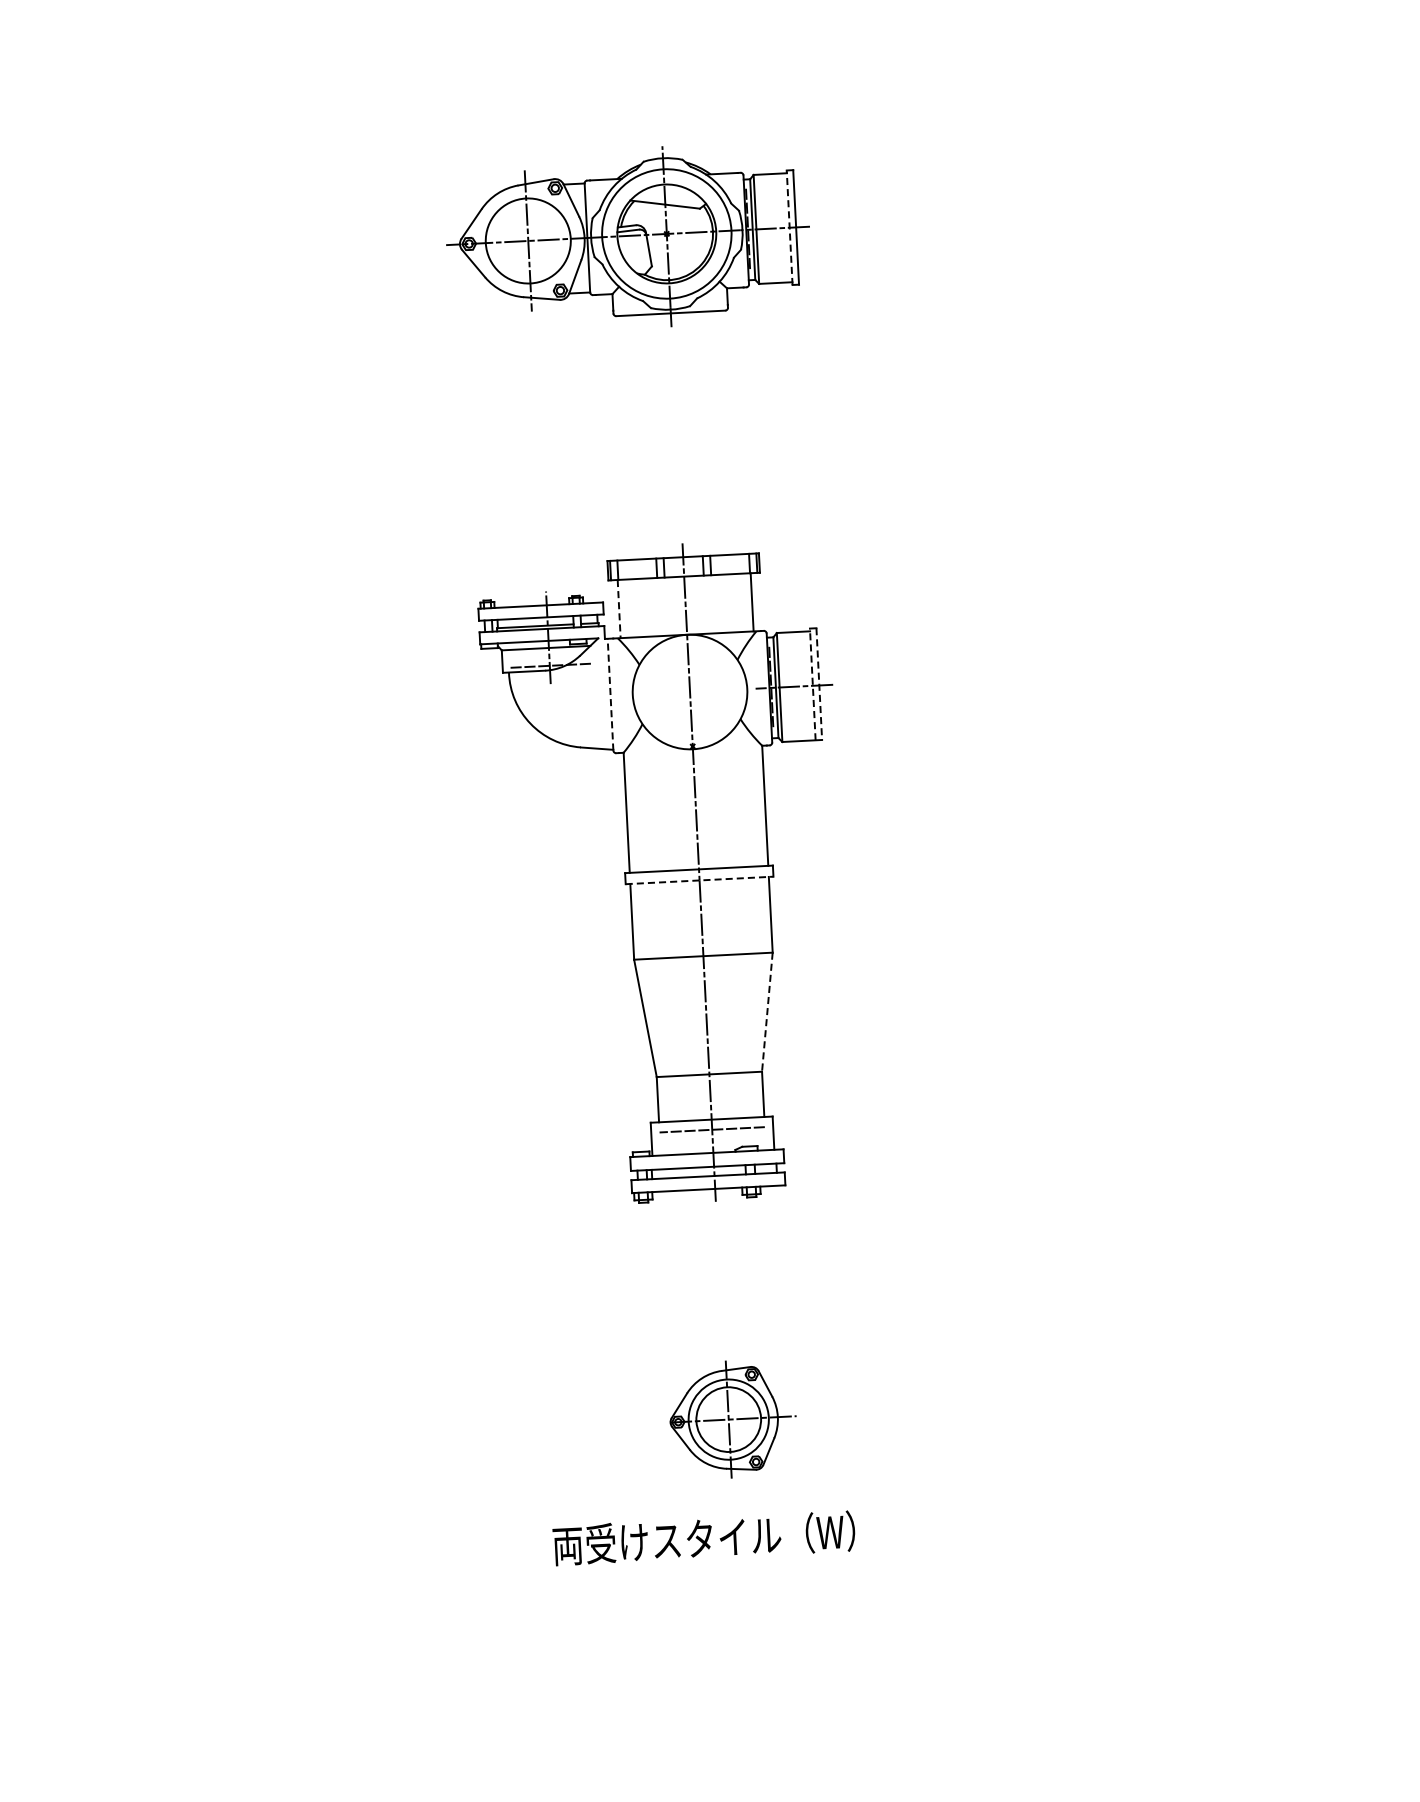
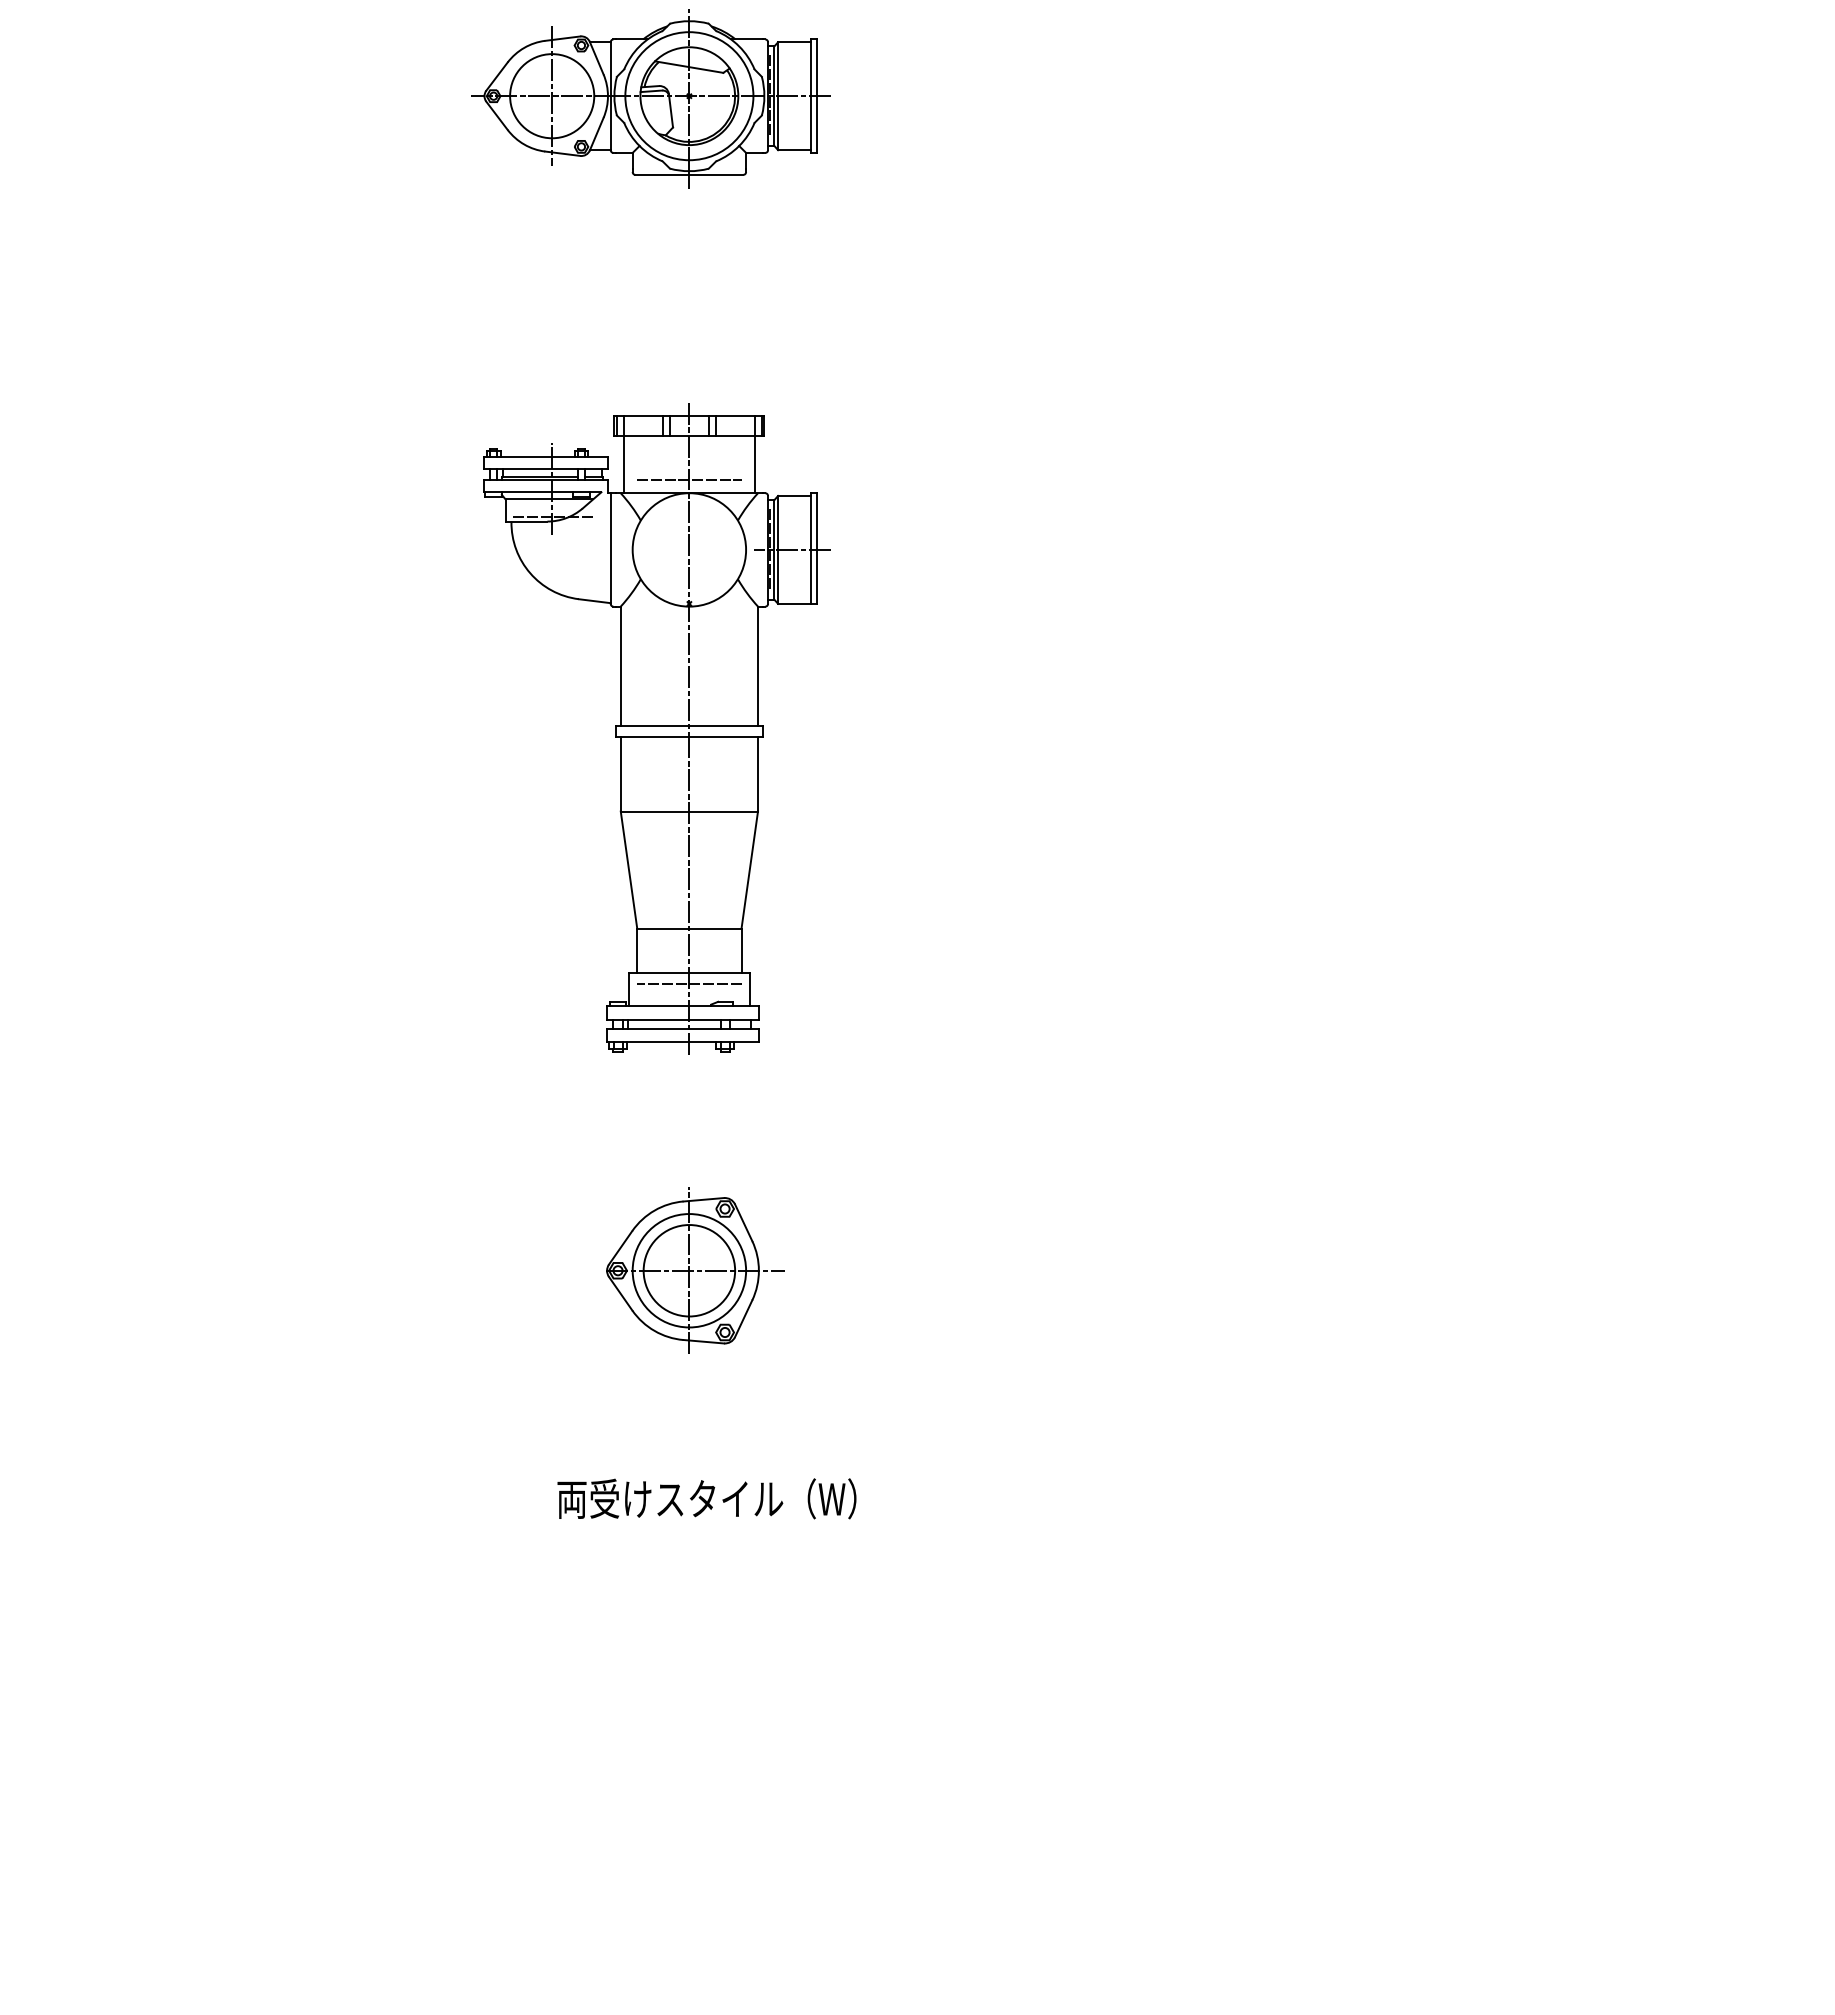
line: (790, 228) -> (811, 96), dashed -> solid
line: (619, 609) -> (623, 464), dashed -> solid
line: (686, 621) -> (689, 480), added
line: (813, 684) -> (811, 548), dashed -> solid
line: (819, 685) -> (817, 549), dashed -> solid
line: (610, 694) -> (610, 548), dashed -> solid
line: (699, 880) -> (689, 736), dashed -> solid
line: (767, 1012) -> (749, 870), dashed -> solid
part: (733, 1419) -> (695, 1270), size x1.43
text: (703, 1538) -> (706, 1498), moved

